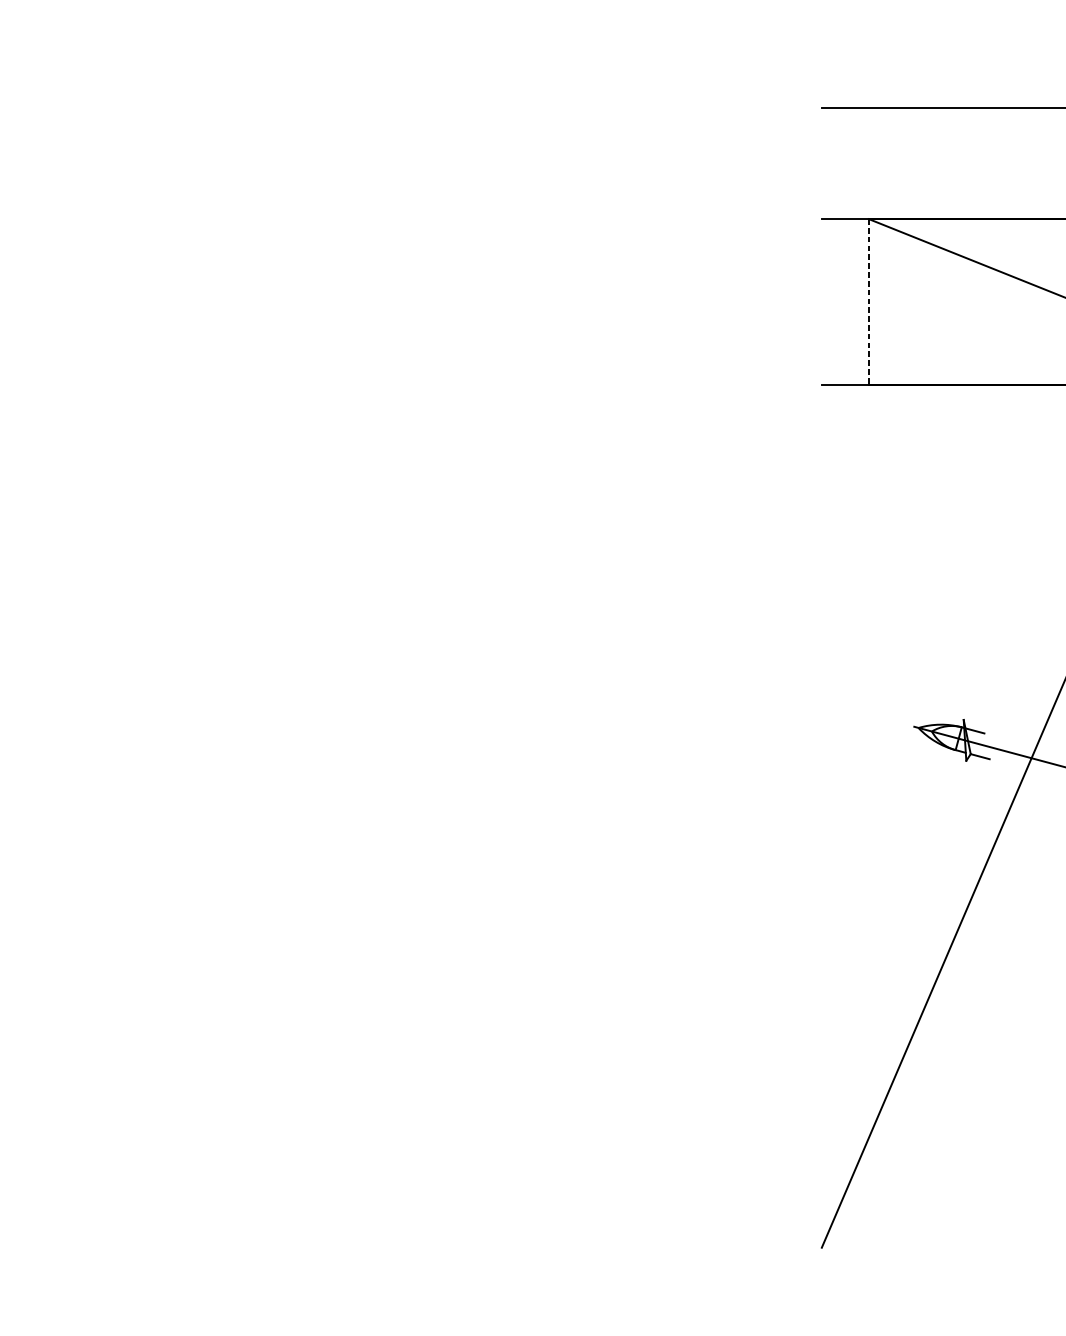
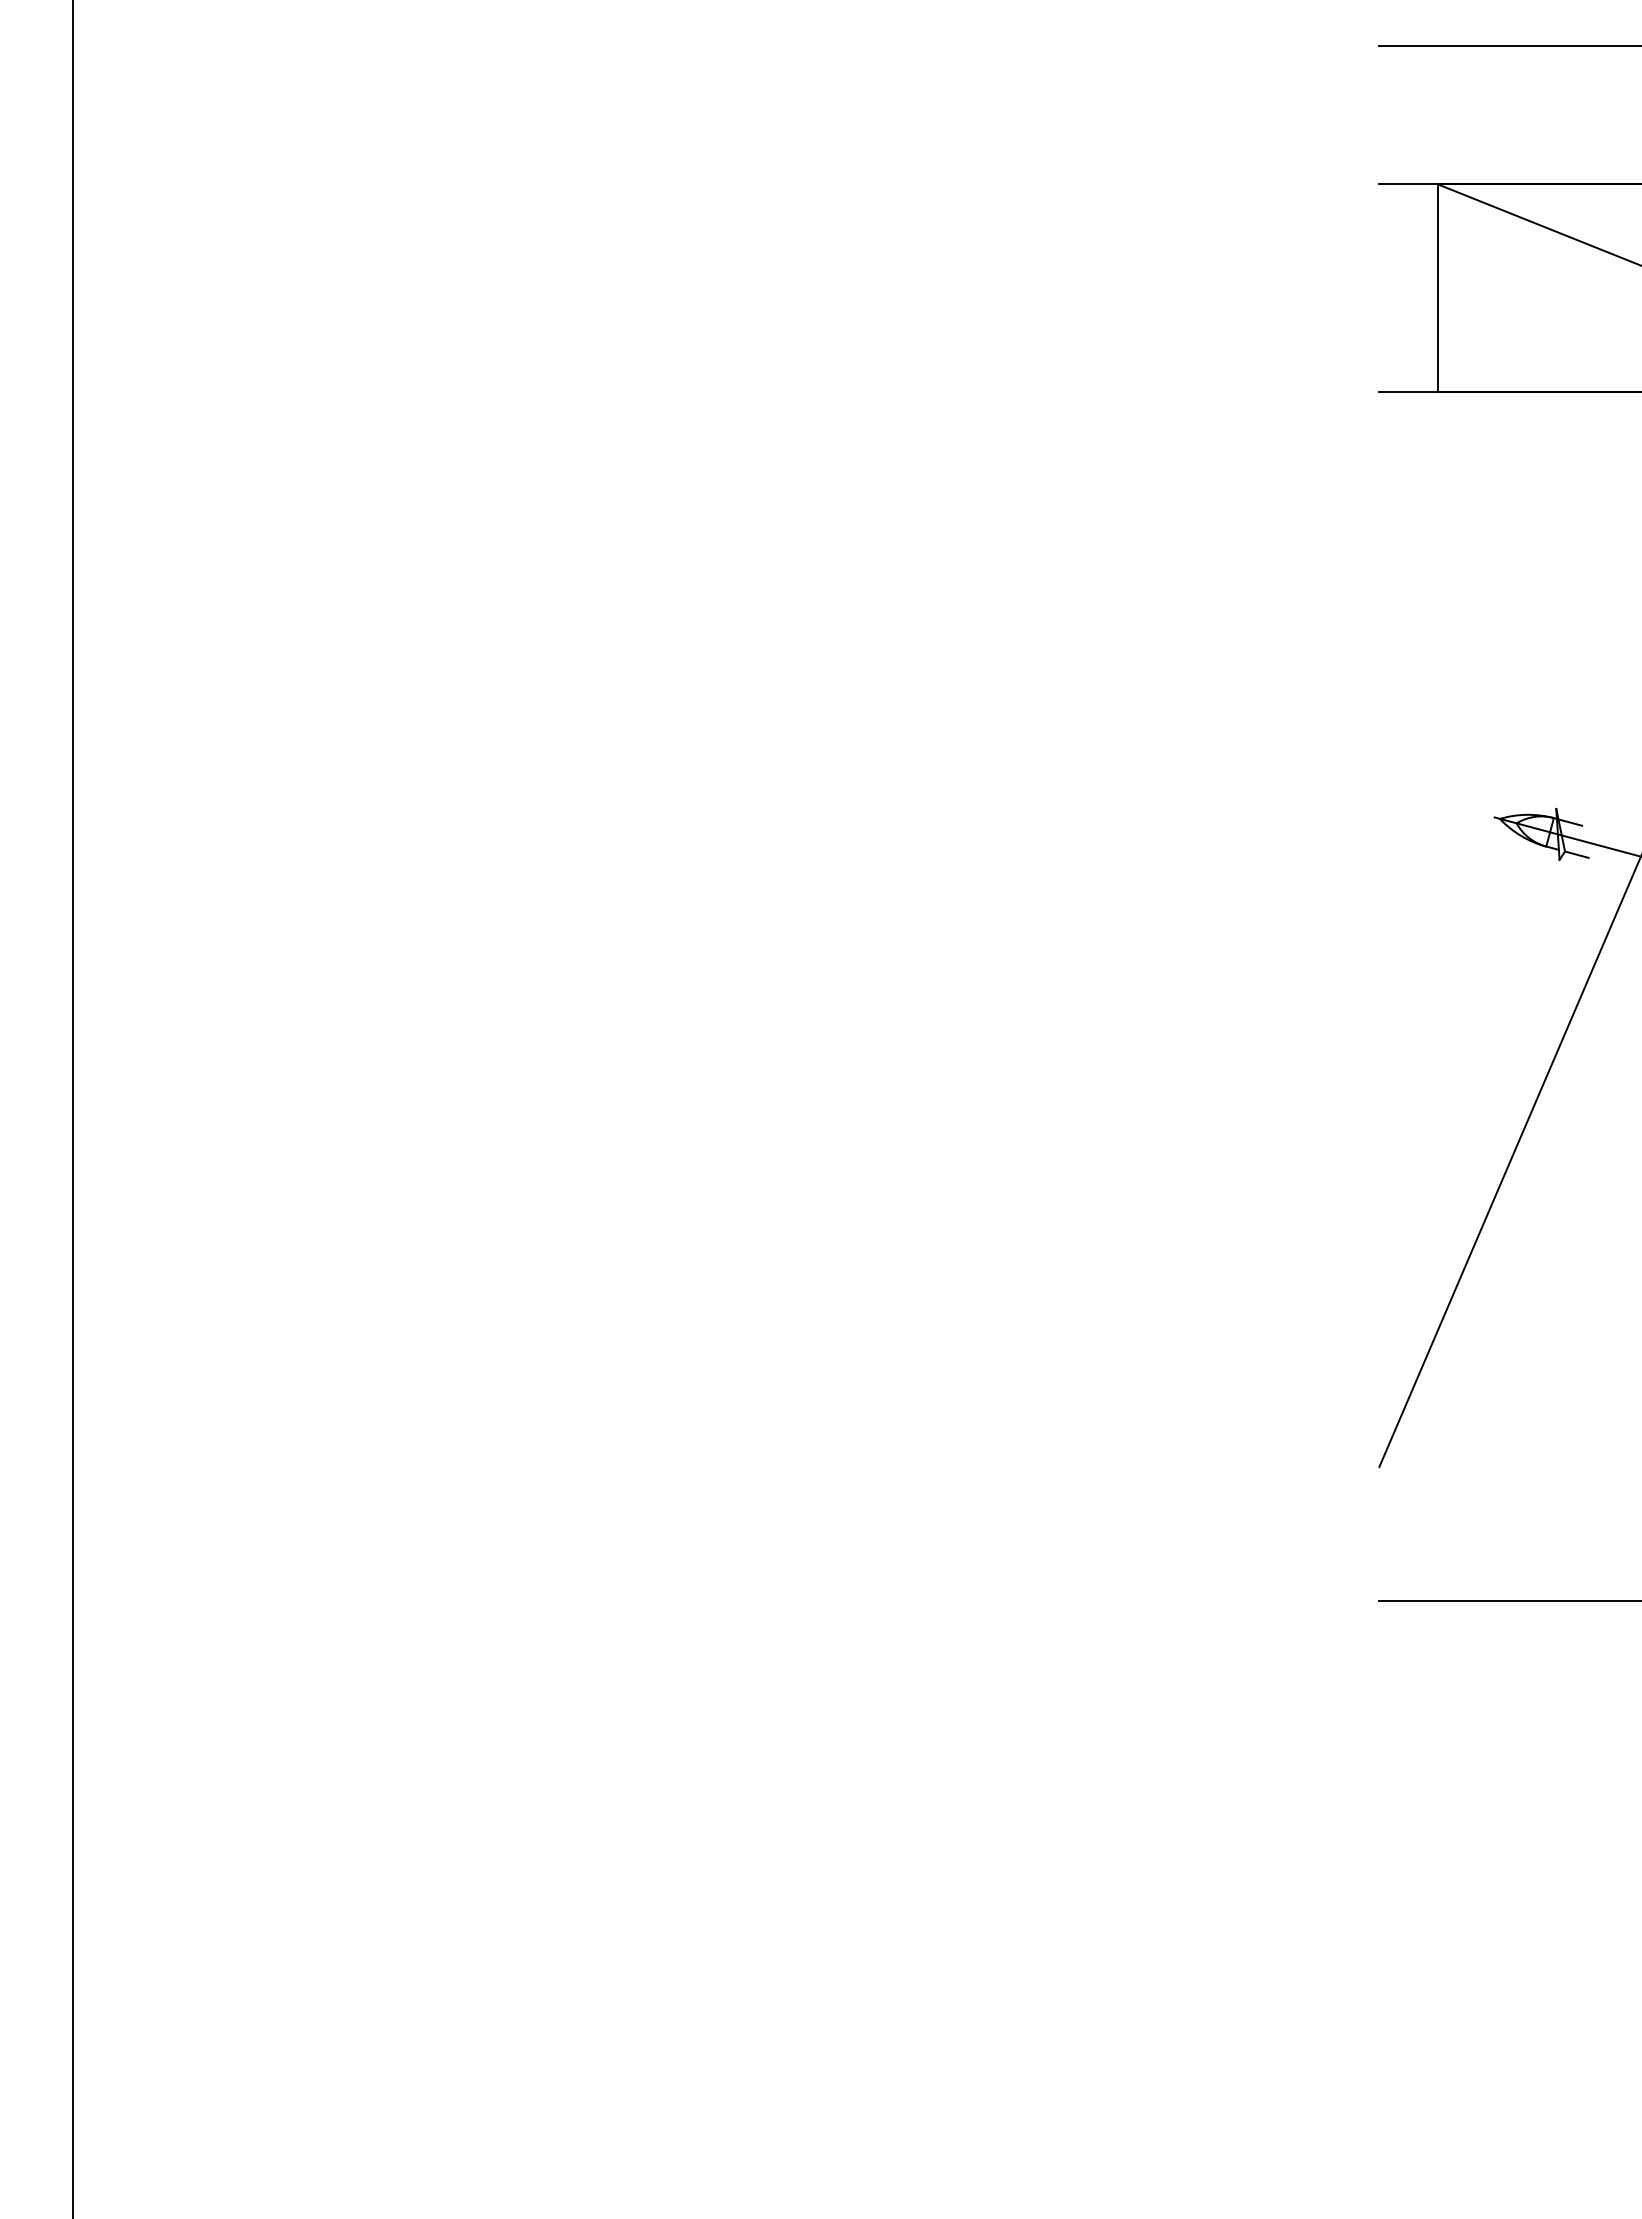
line: (869, 302) -> (1438, 288), dashed -> solid

